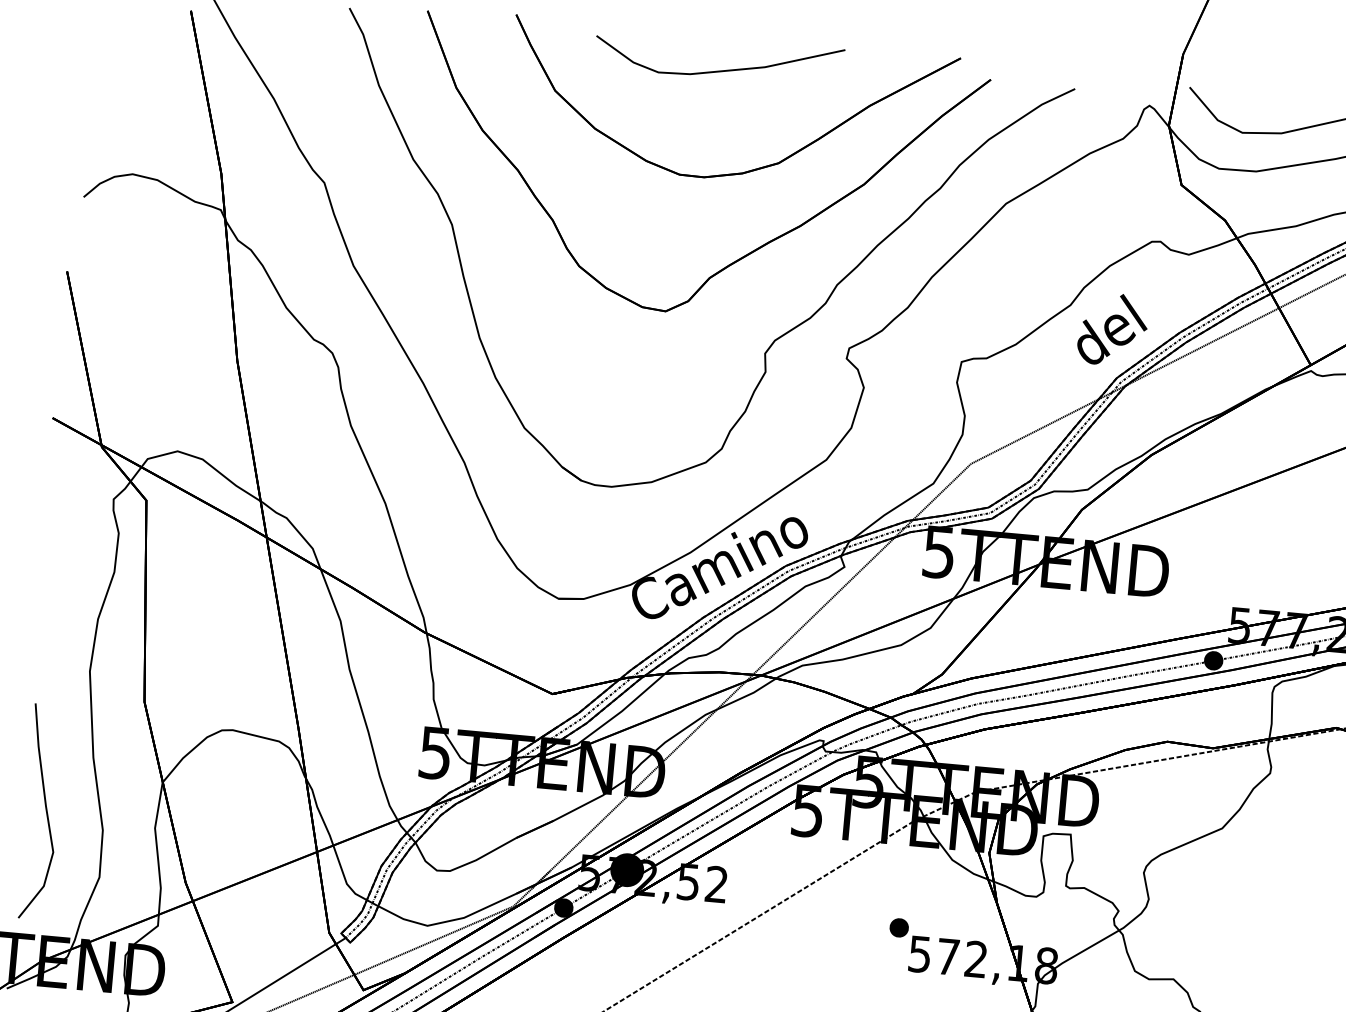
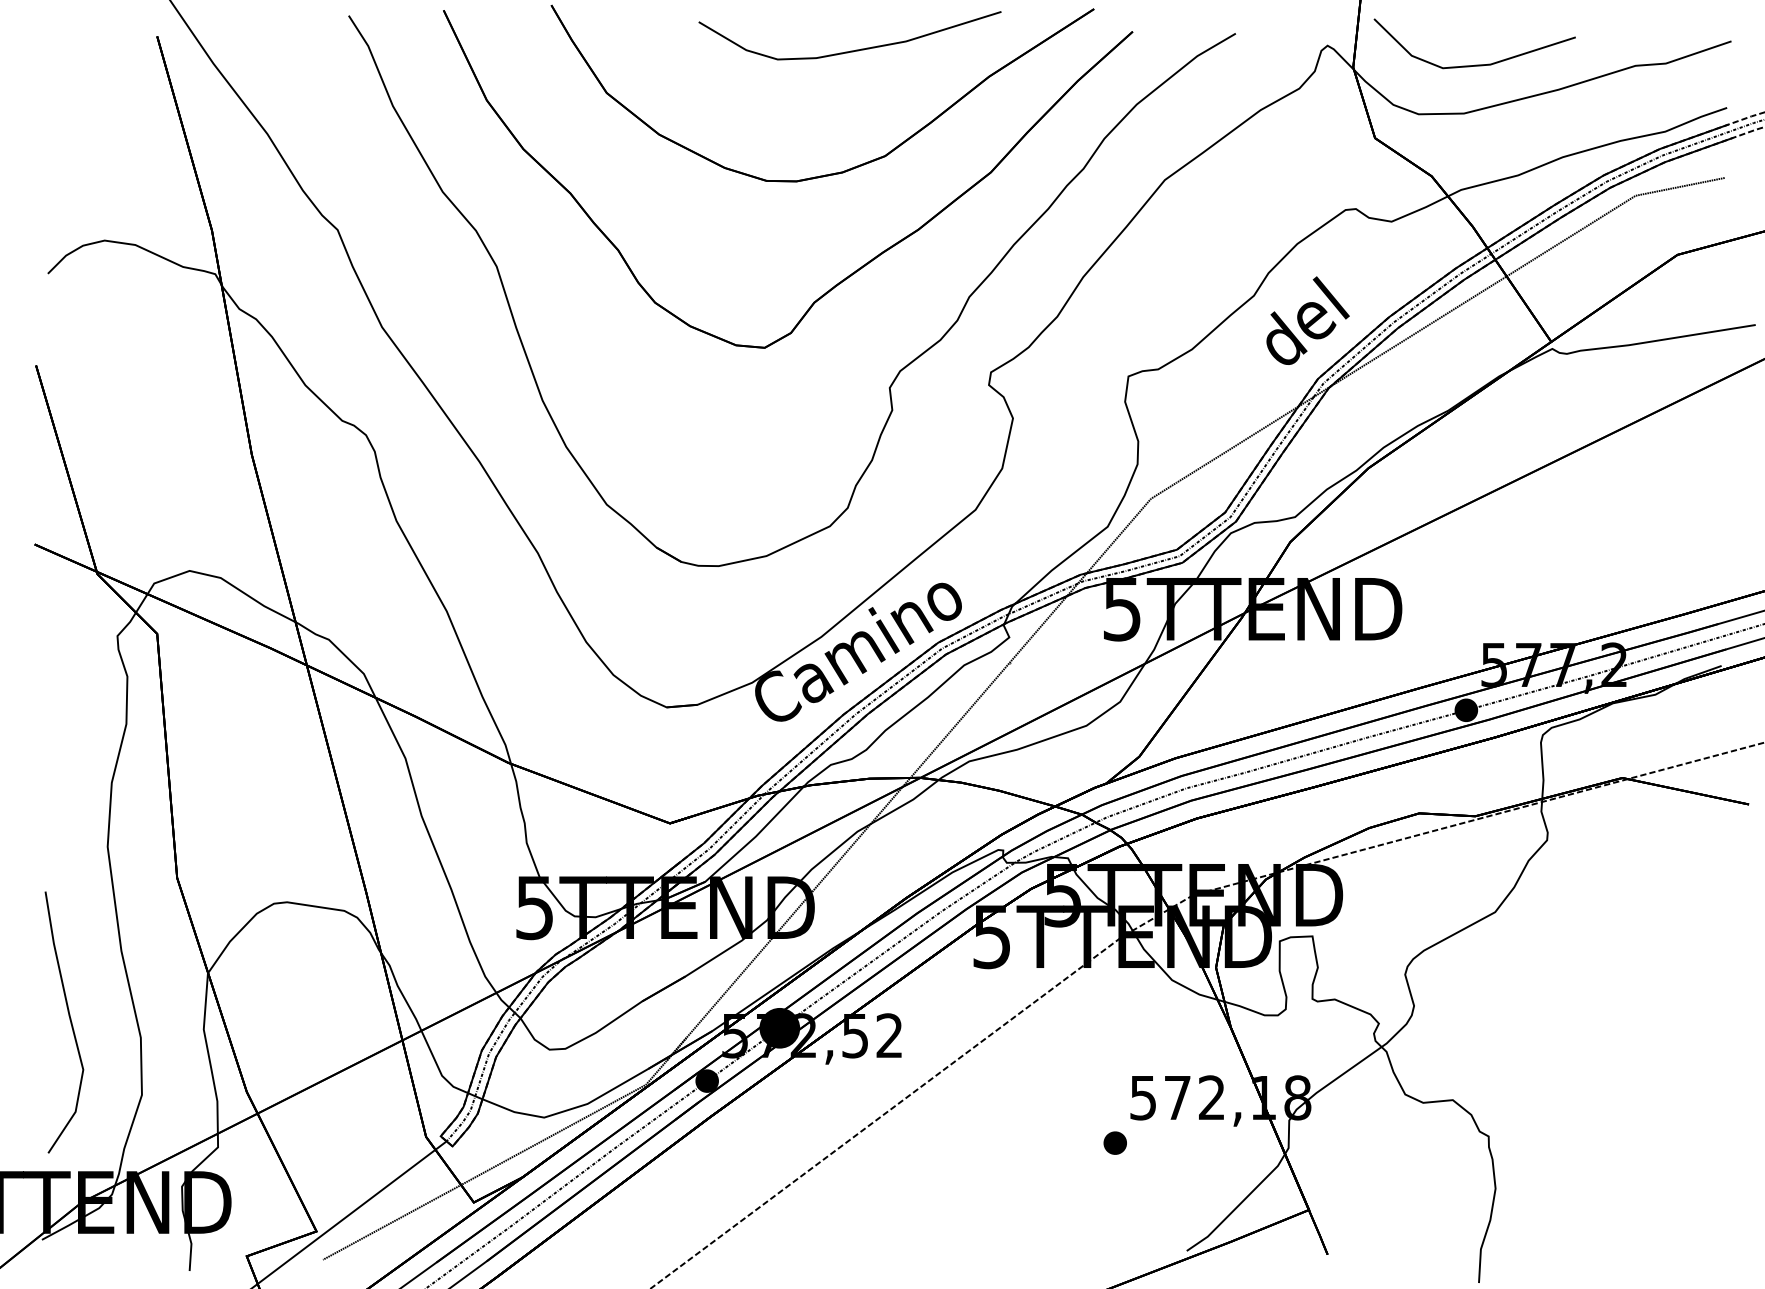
curve: (718, 70) -> (850, 50), moved
part: (898, 927) -> (1114, 1142), moved

